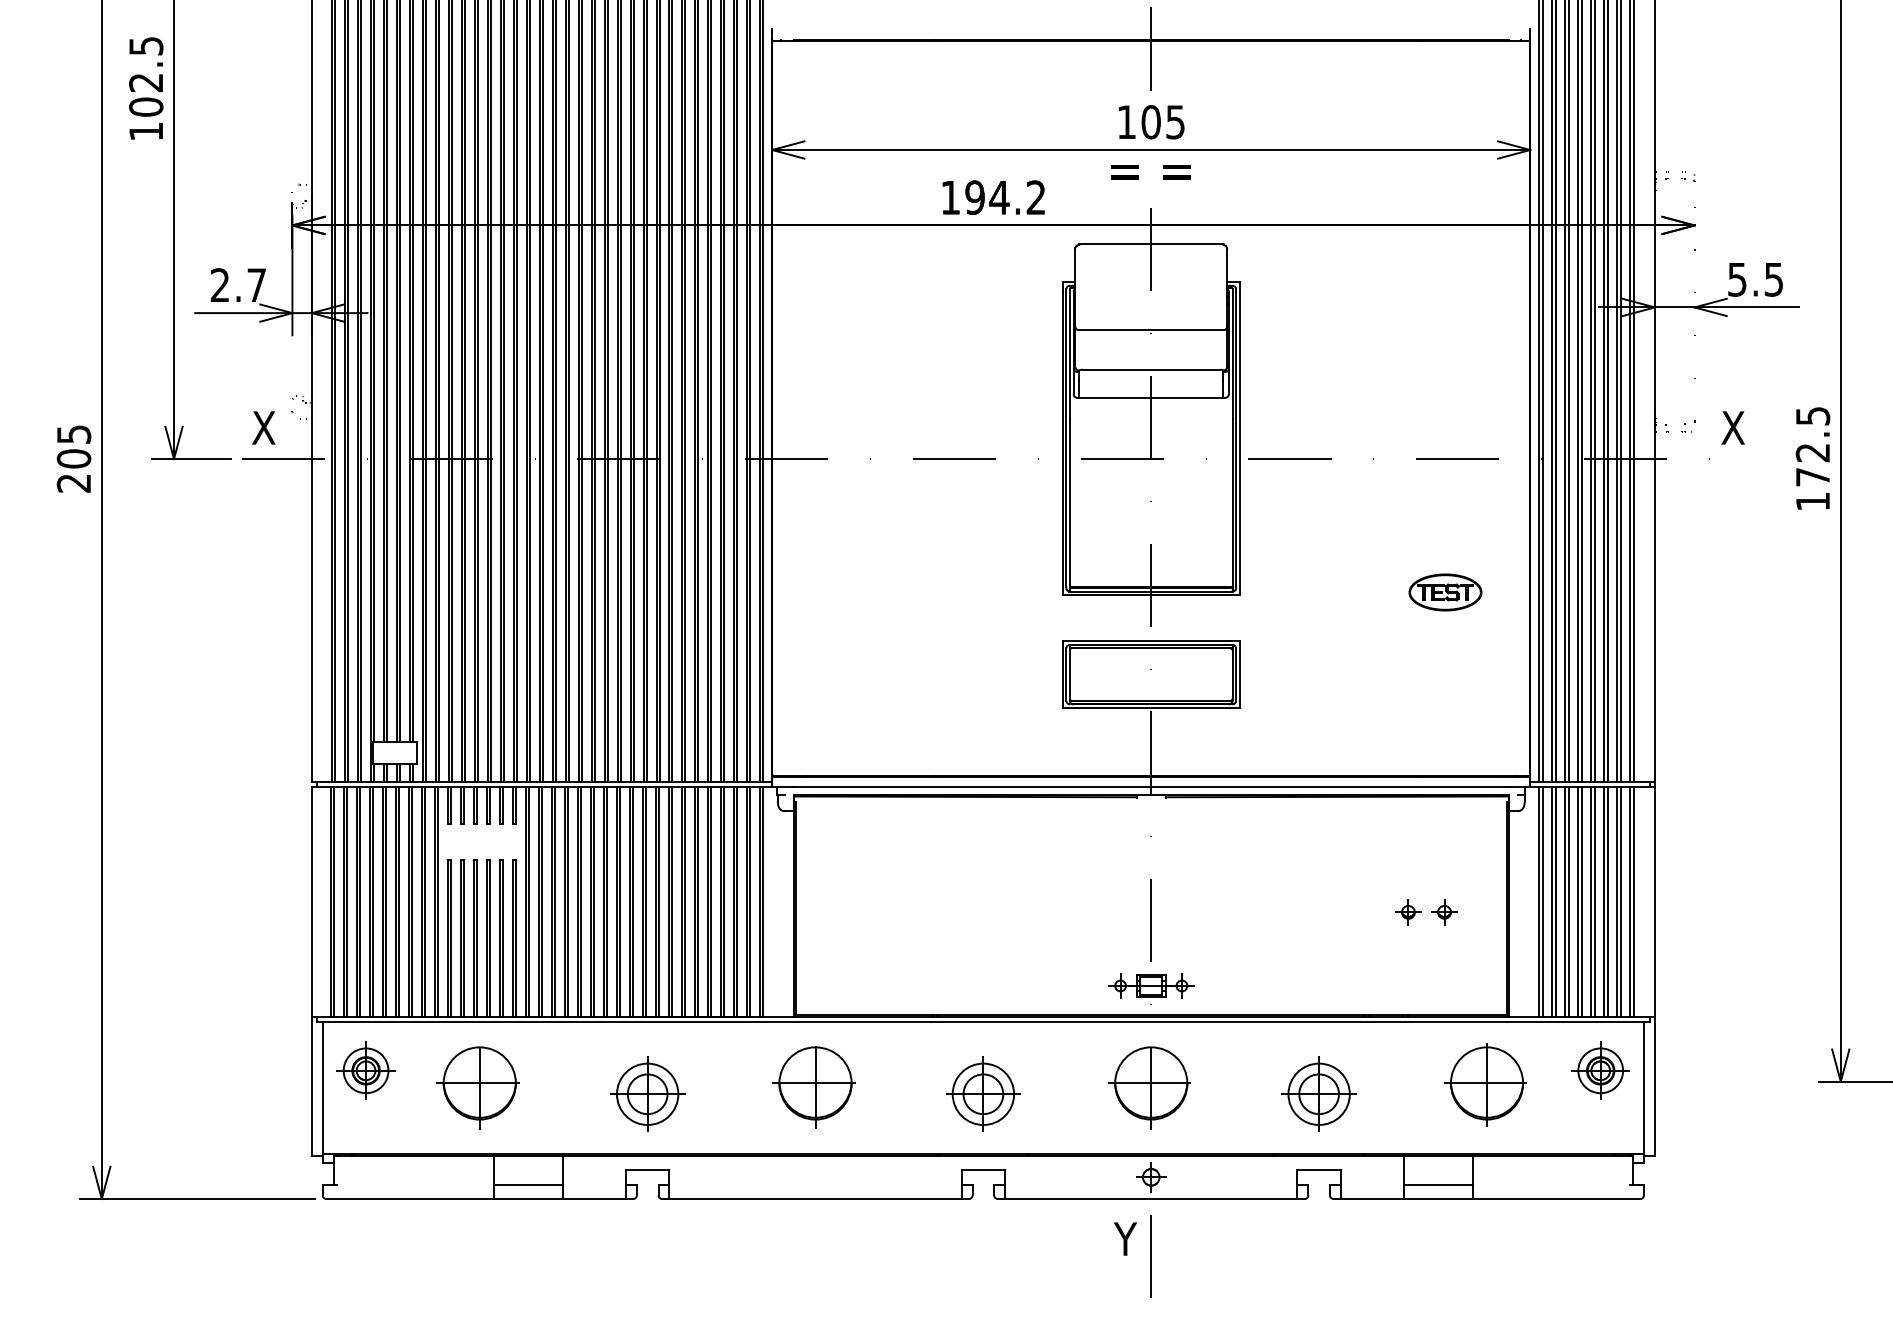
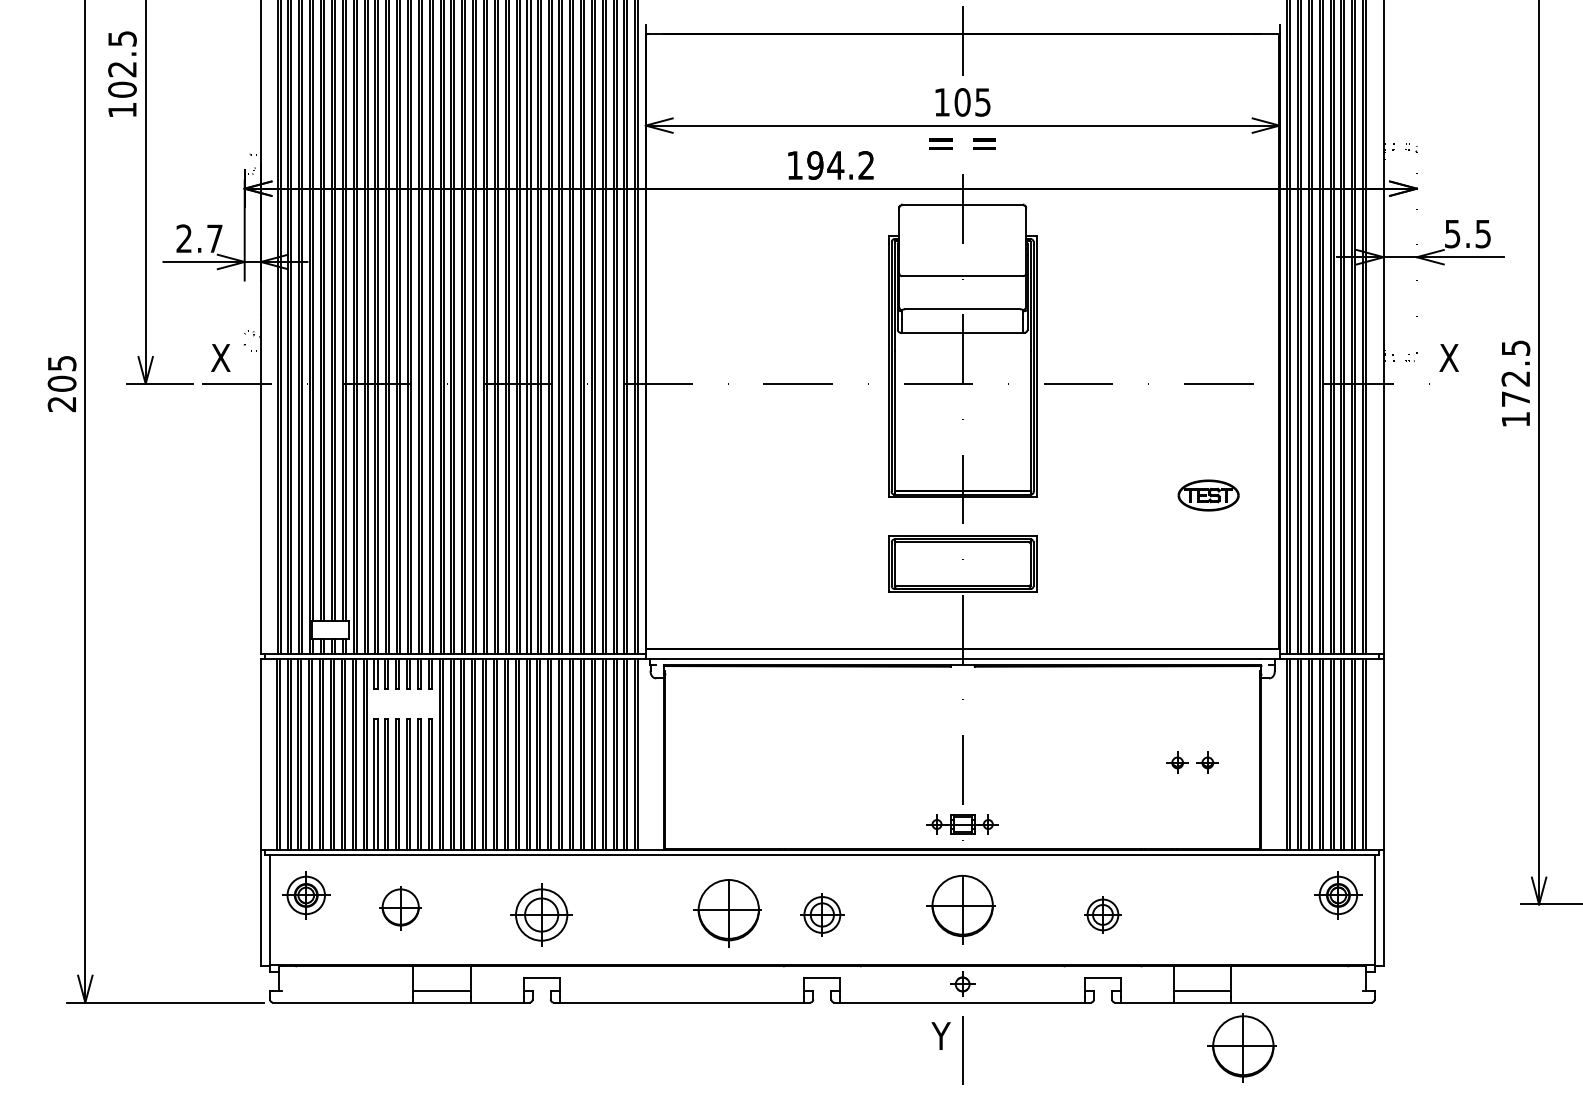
part: (1485, 1084) -> (1242, 1047), moved
part: (477, 1087) -> (399, 909), size x0.6
part: (813, 1087) -> (727, 913), moved
part: (983, 1093) -> (822, 914), size x0.7
part: (1318, 1093) -> (1102, 914), size x0.6

